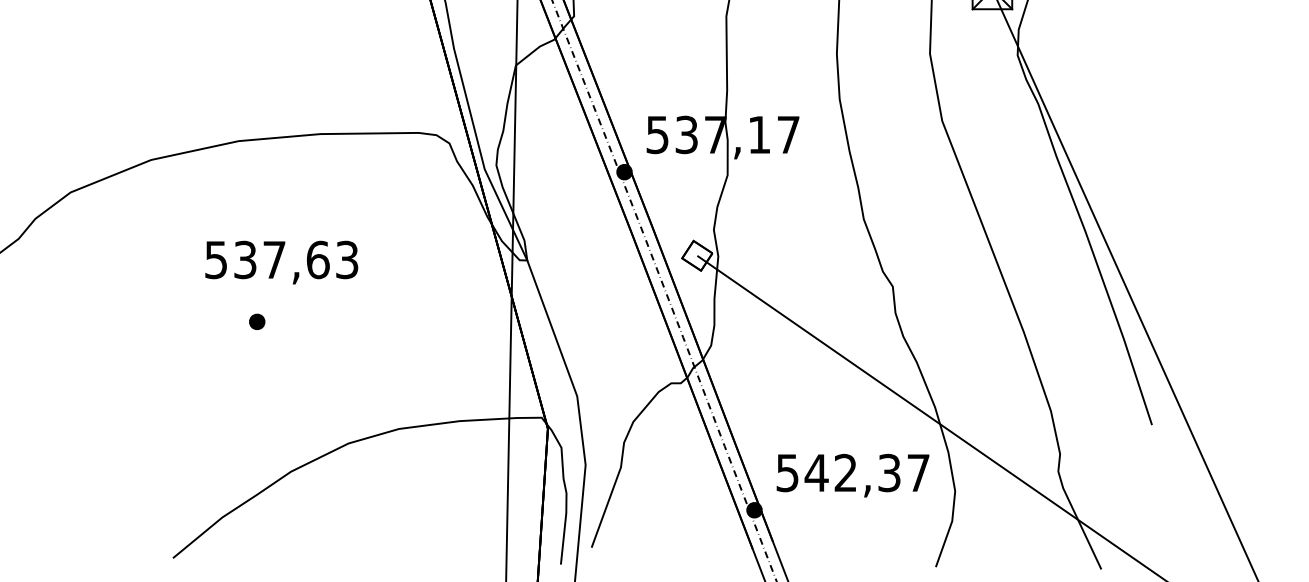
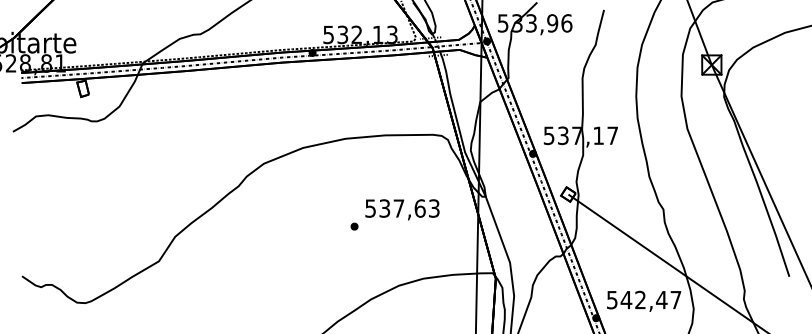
text: (281, 261) -> (402, 209), moved
text: (888, 471) -> (661, 299), 542,37 -> 542,47

